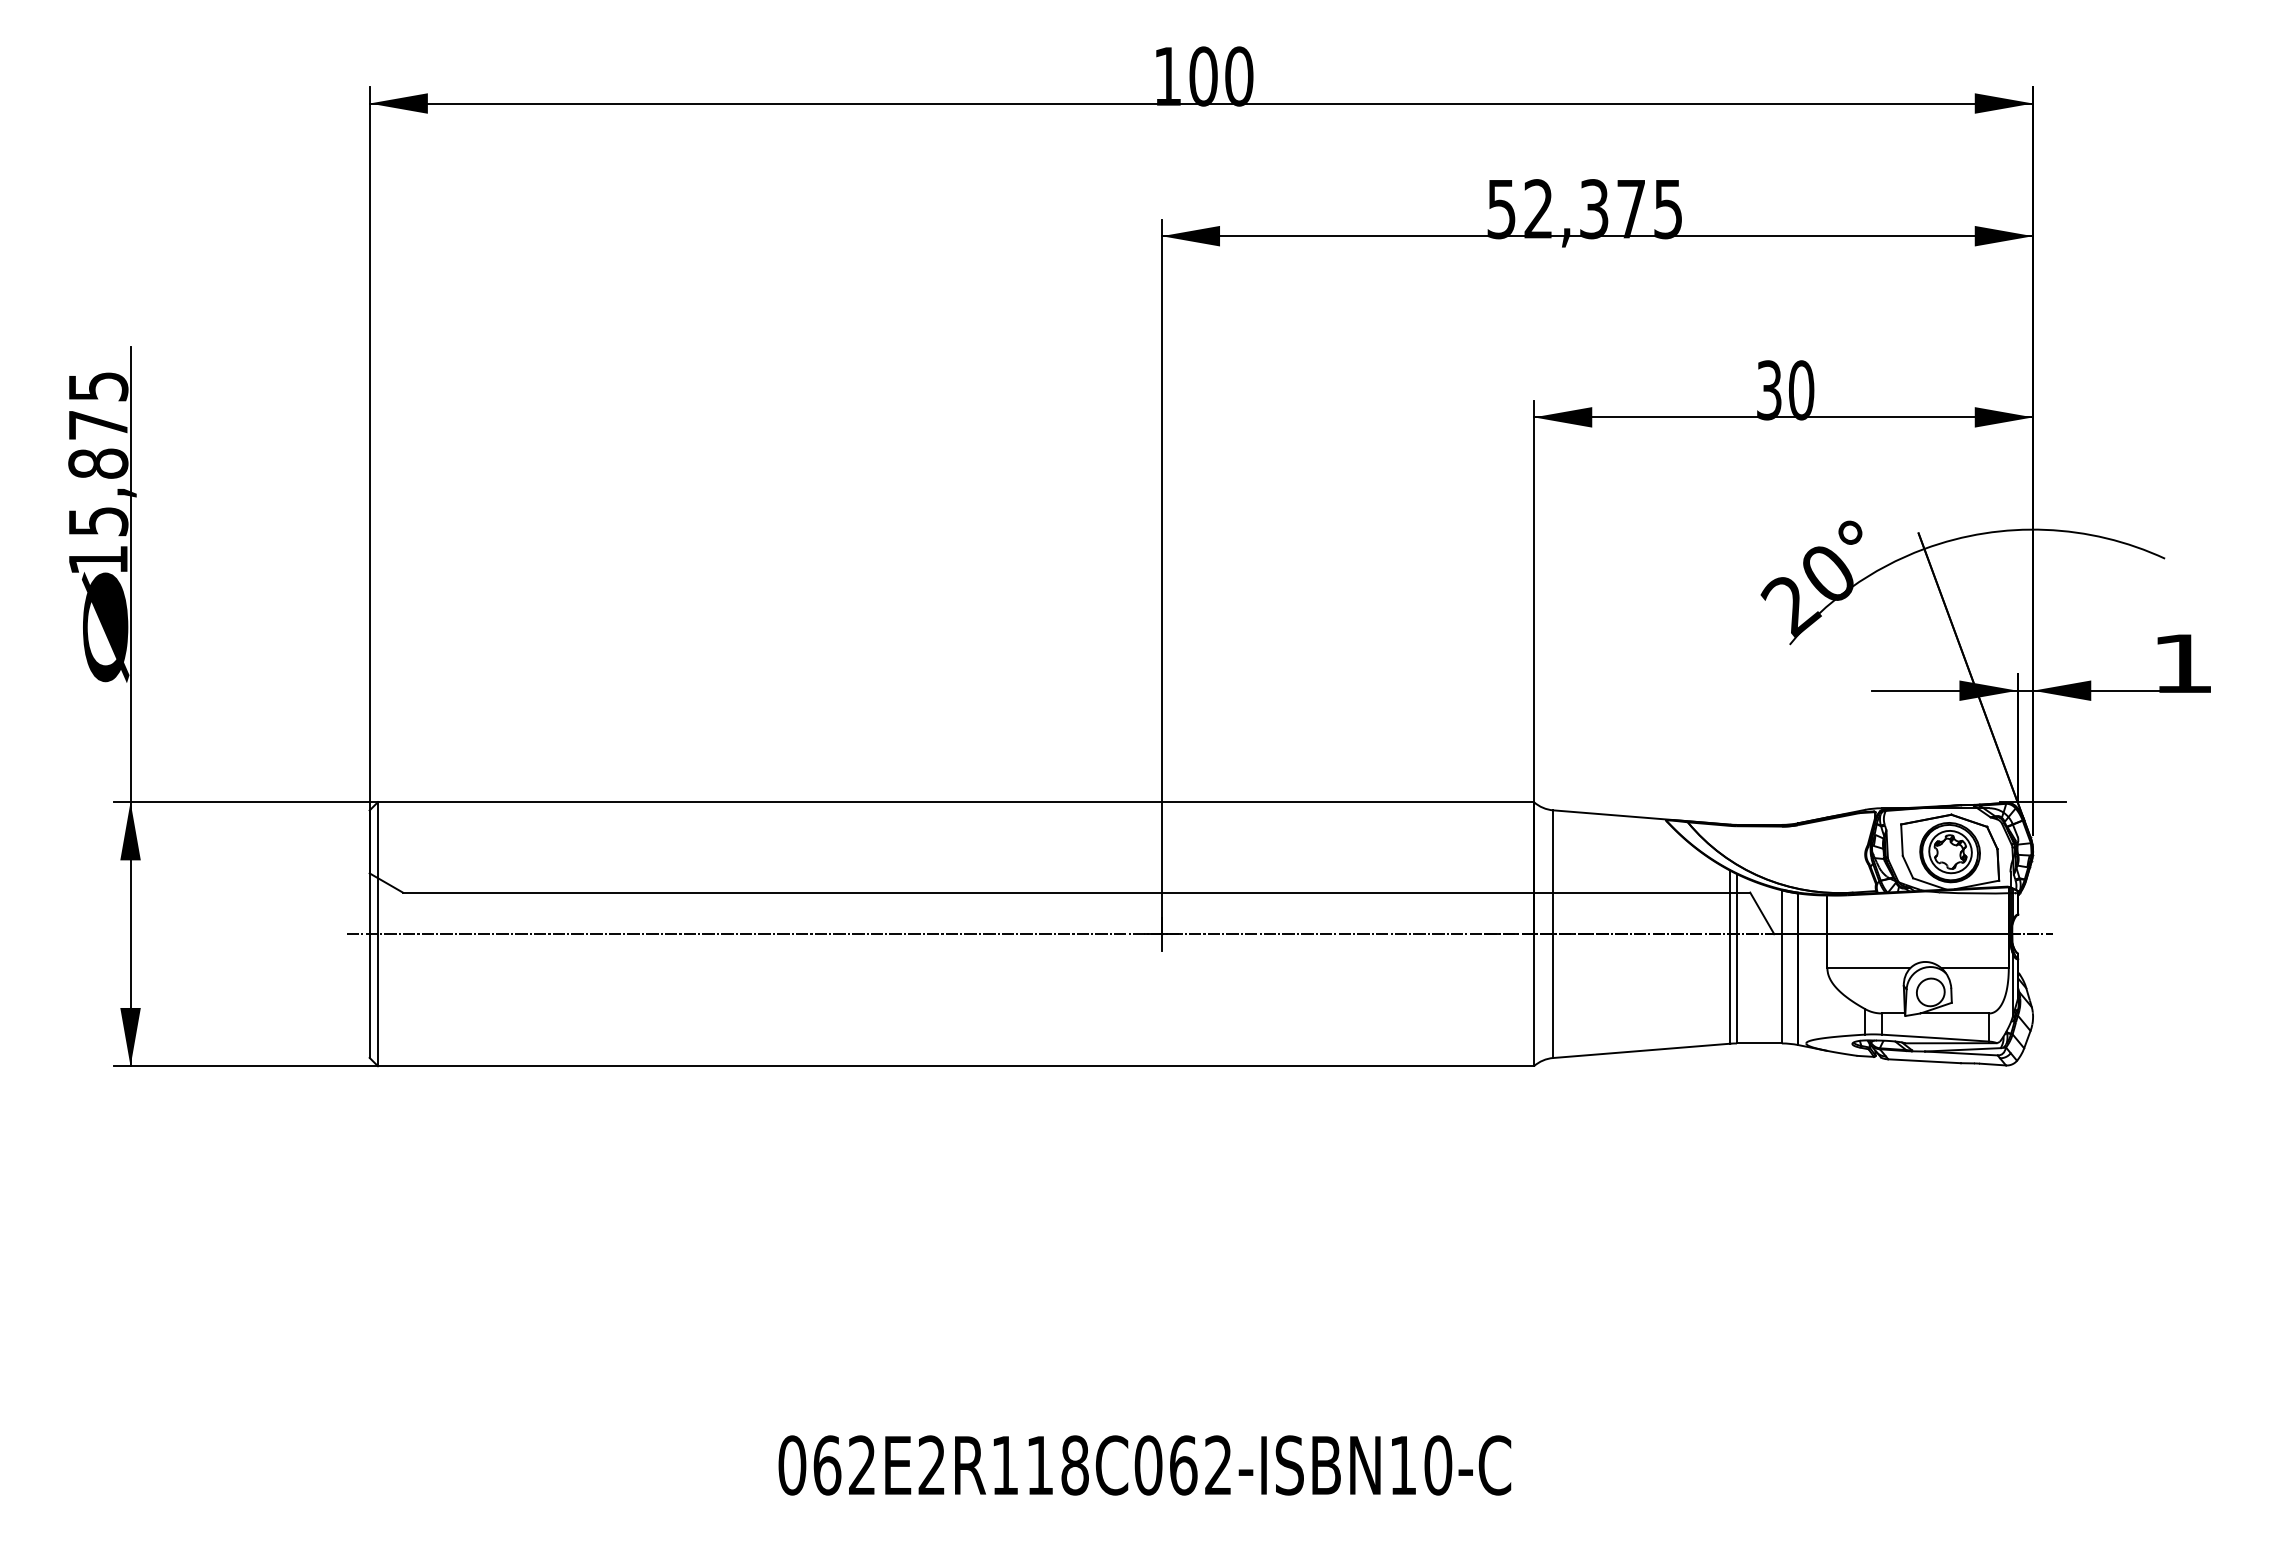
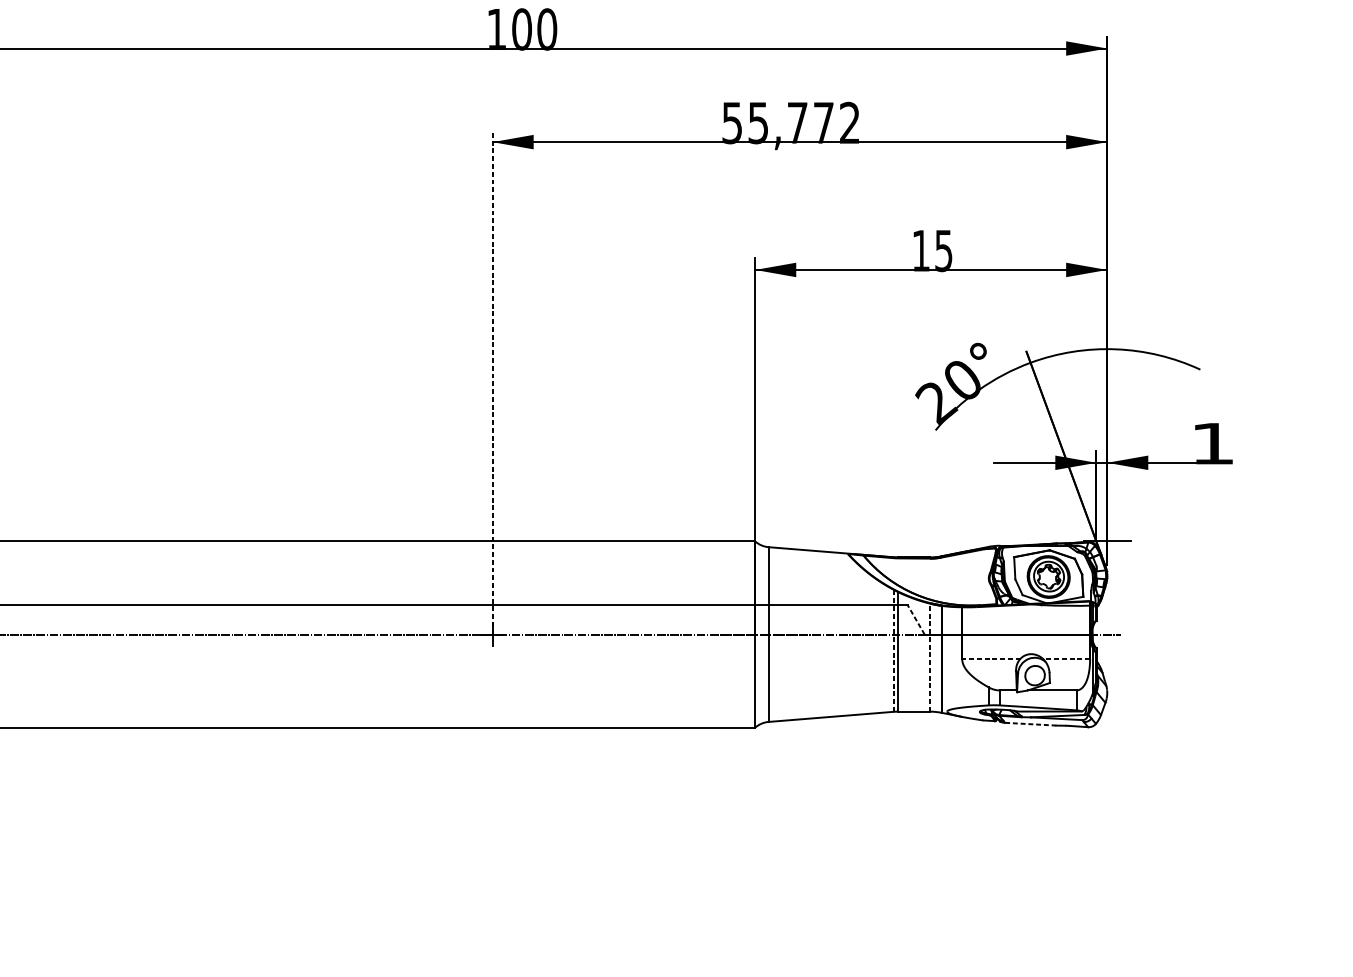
text: (1602, 209) -> (803, 123), 52,375 -> 55,772
text: (1785, 390) -> (932, 251), 30 -> 15
line: (1161, 576) -> (492, 382), solid -> dashed
line: (1762, 912) -> (916, 619), solid -> dashed
line: (1730, 957) -> (893, 651), solid -> dashed
line: (1781, 966) -> (929, 657), solid -> dashed
line: (1868, 968) -> (991, 658), solid -> dashed
line: (1975, 968) -> (1066, 658), solid -> dashed
line: (1925, 1061) -> (1031, 724), solid -> dashed

